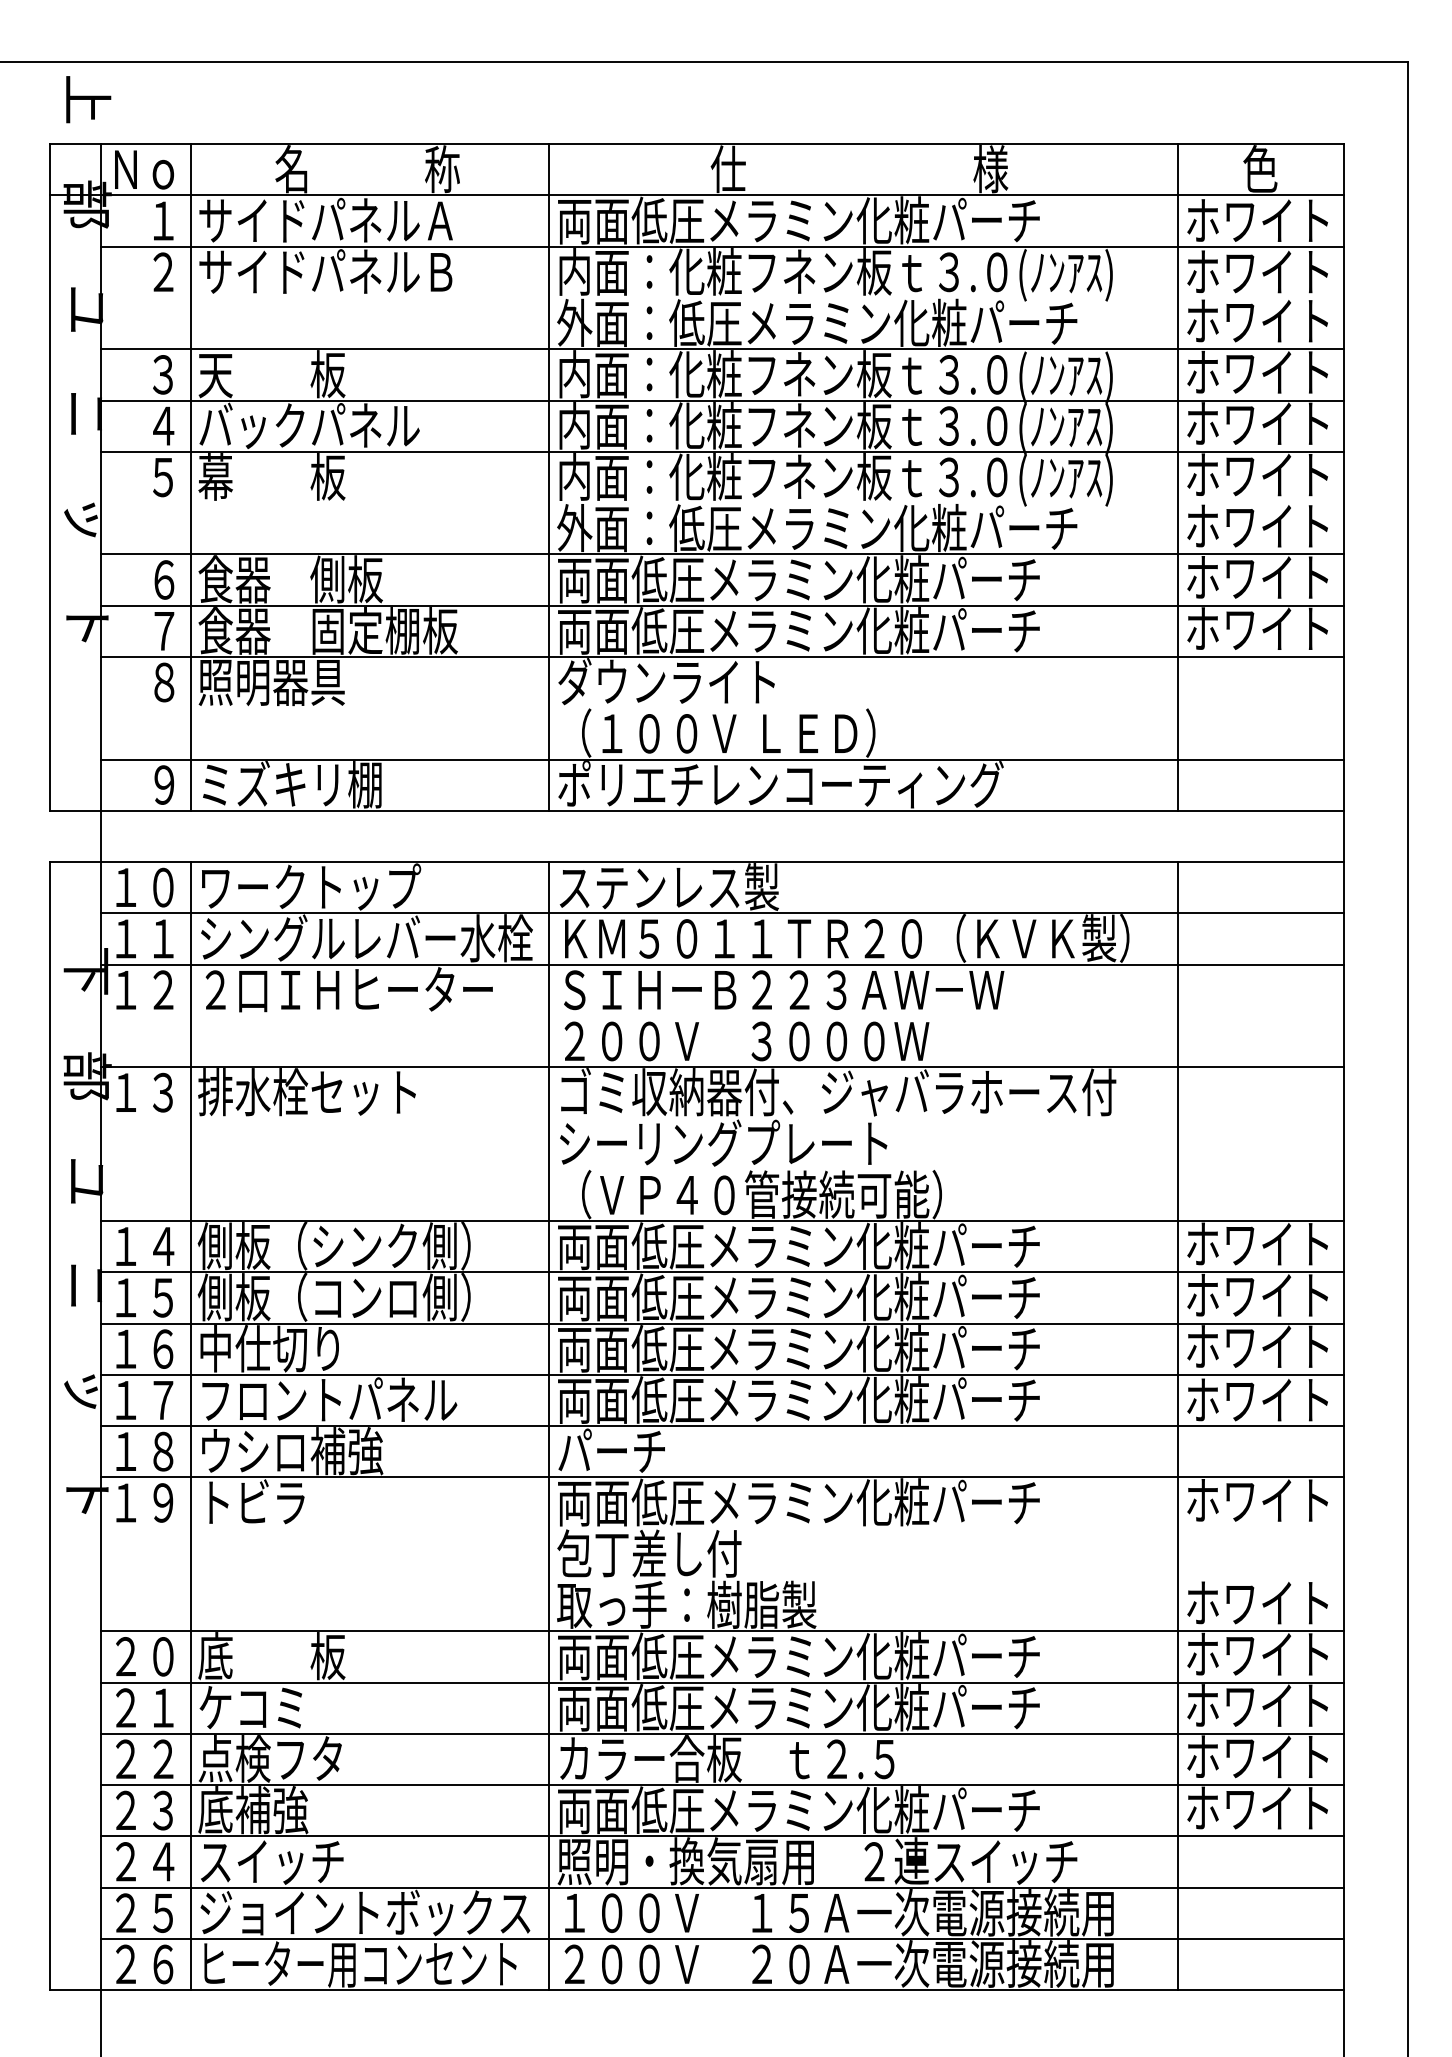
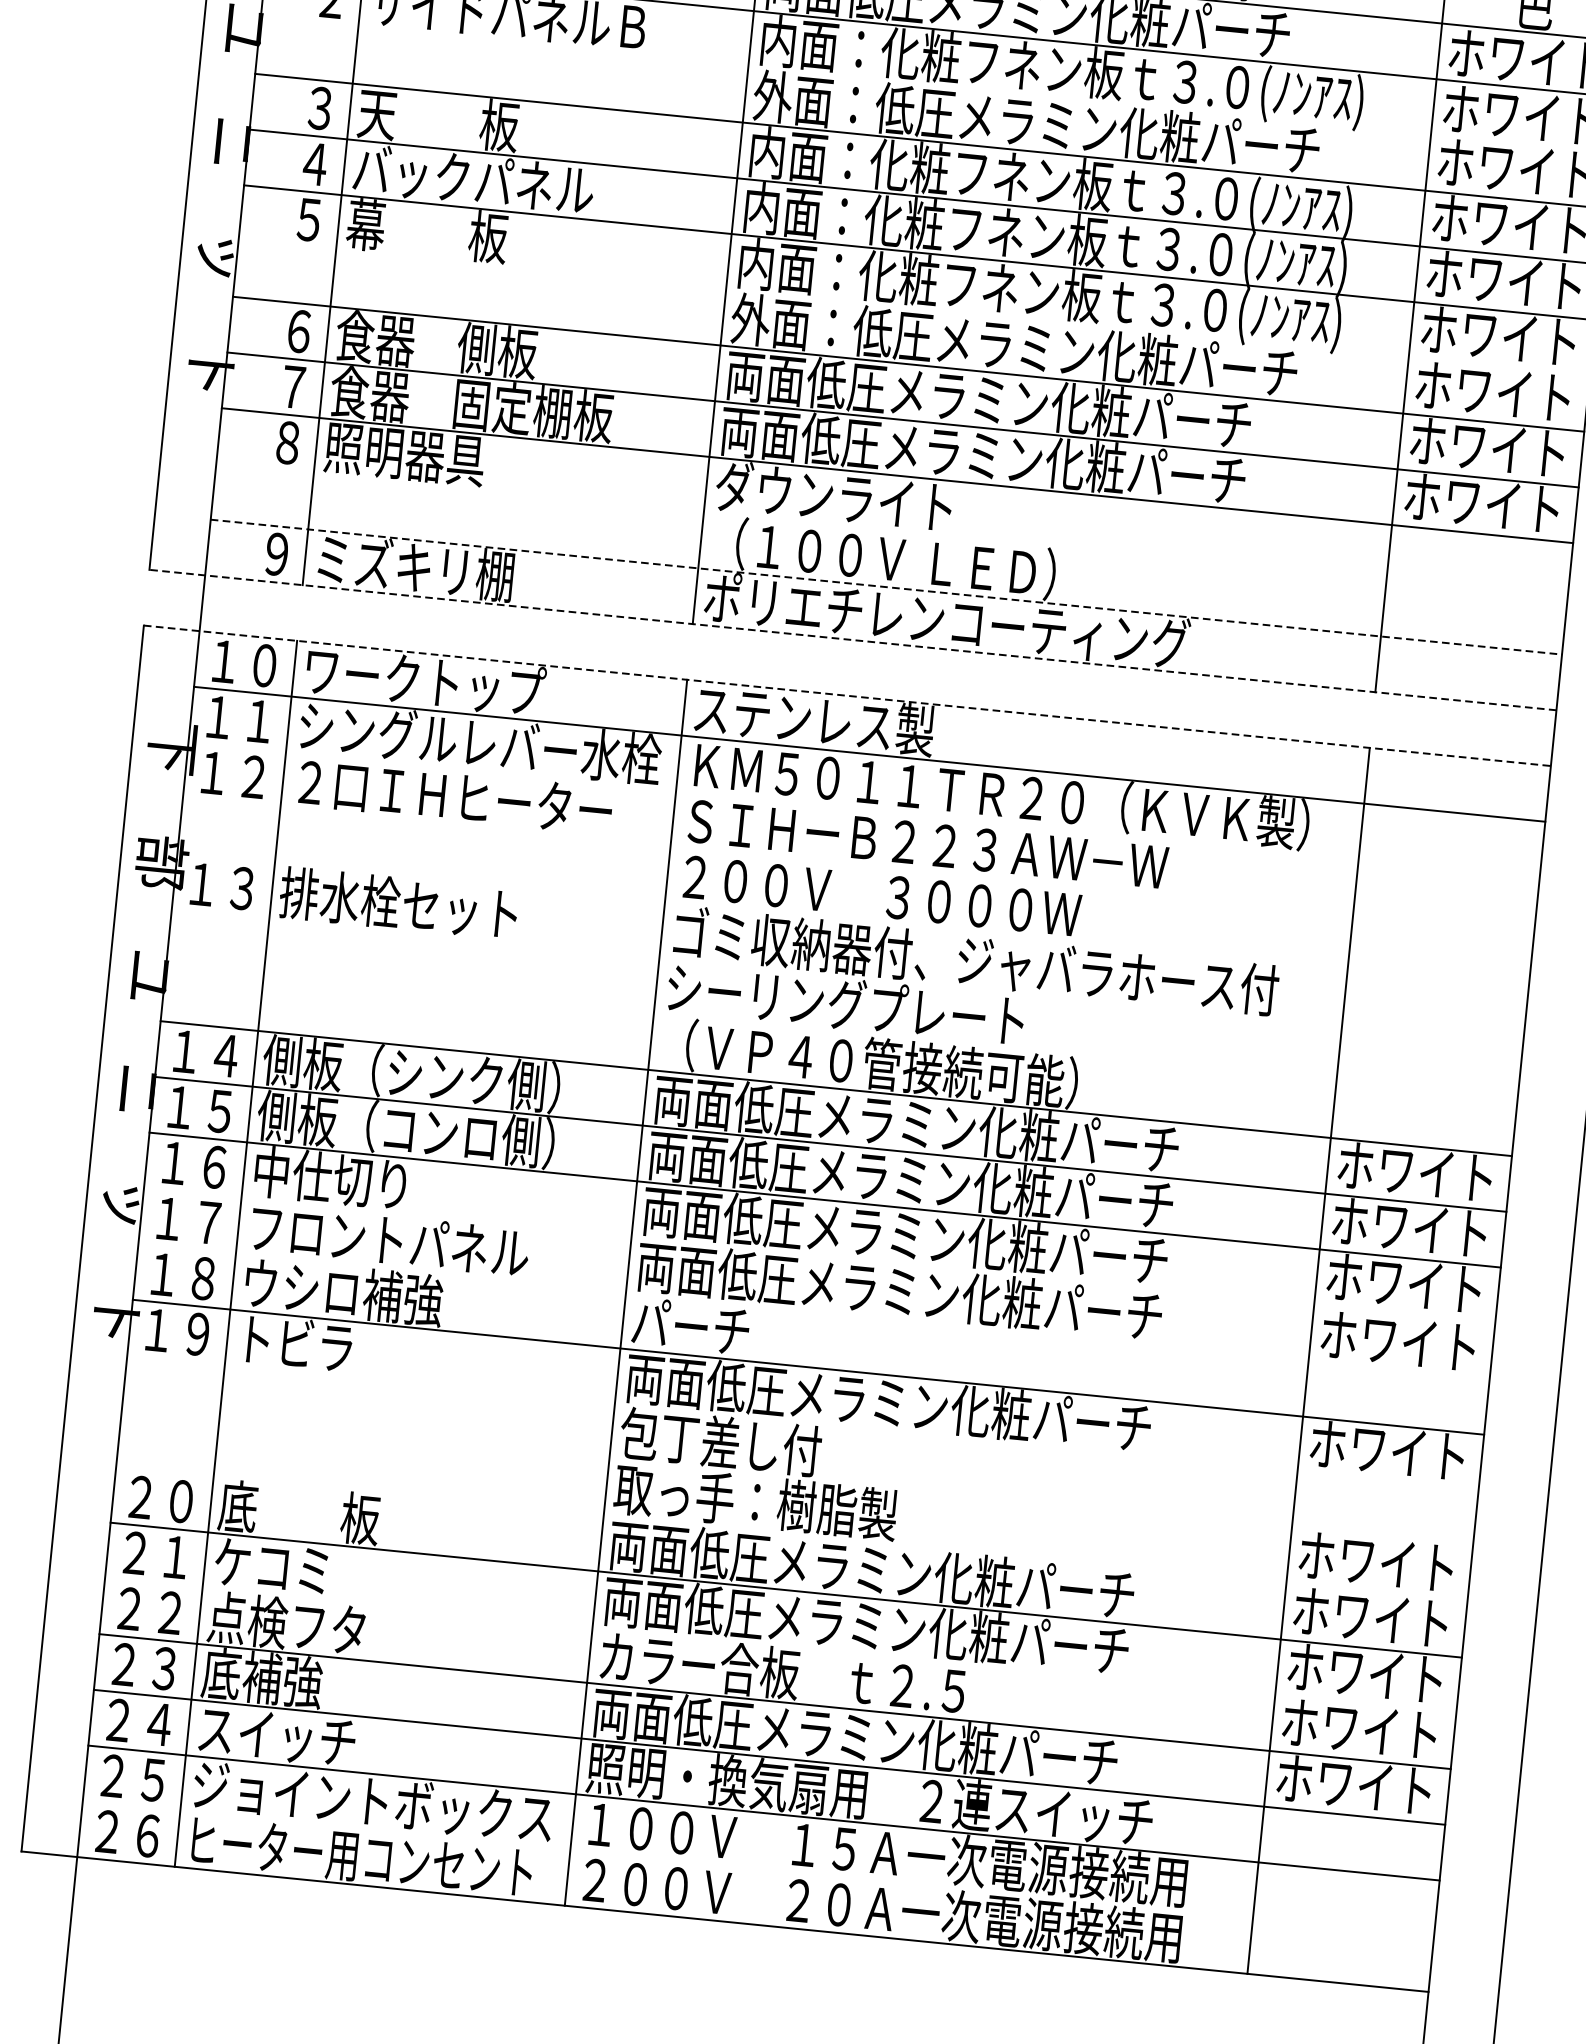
line: (722, 759) -> (886, 587), solid -> dashed
line: (696, 810) -> (852, 639), solid -> dashed
line: (697, 862) -> (847, 696), solid -> dashed
line: (722, 964) -> (864, 809), removed
line: (722, 1067) -> (852, 921), removed
line: (722, 1374) -> (819, 1255), removed
line: (722, 1426) -> (813, 1311), removed
line: (722, 1631) -> (791, 1534), removed
line: (722, 1733) -> (780, 1645), removed
line: (722, 1938) -> (758, 1868), removed

